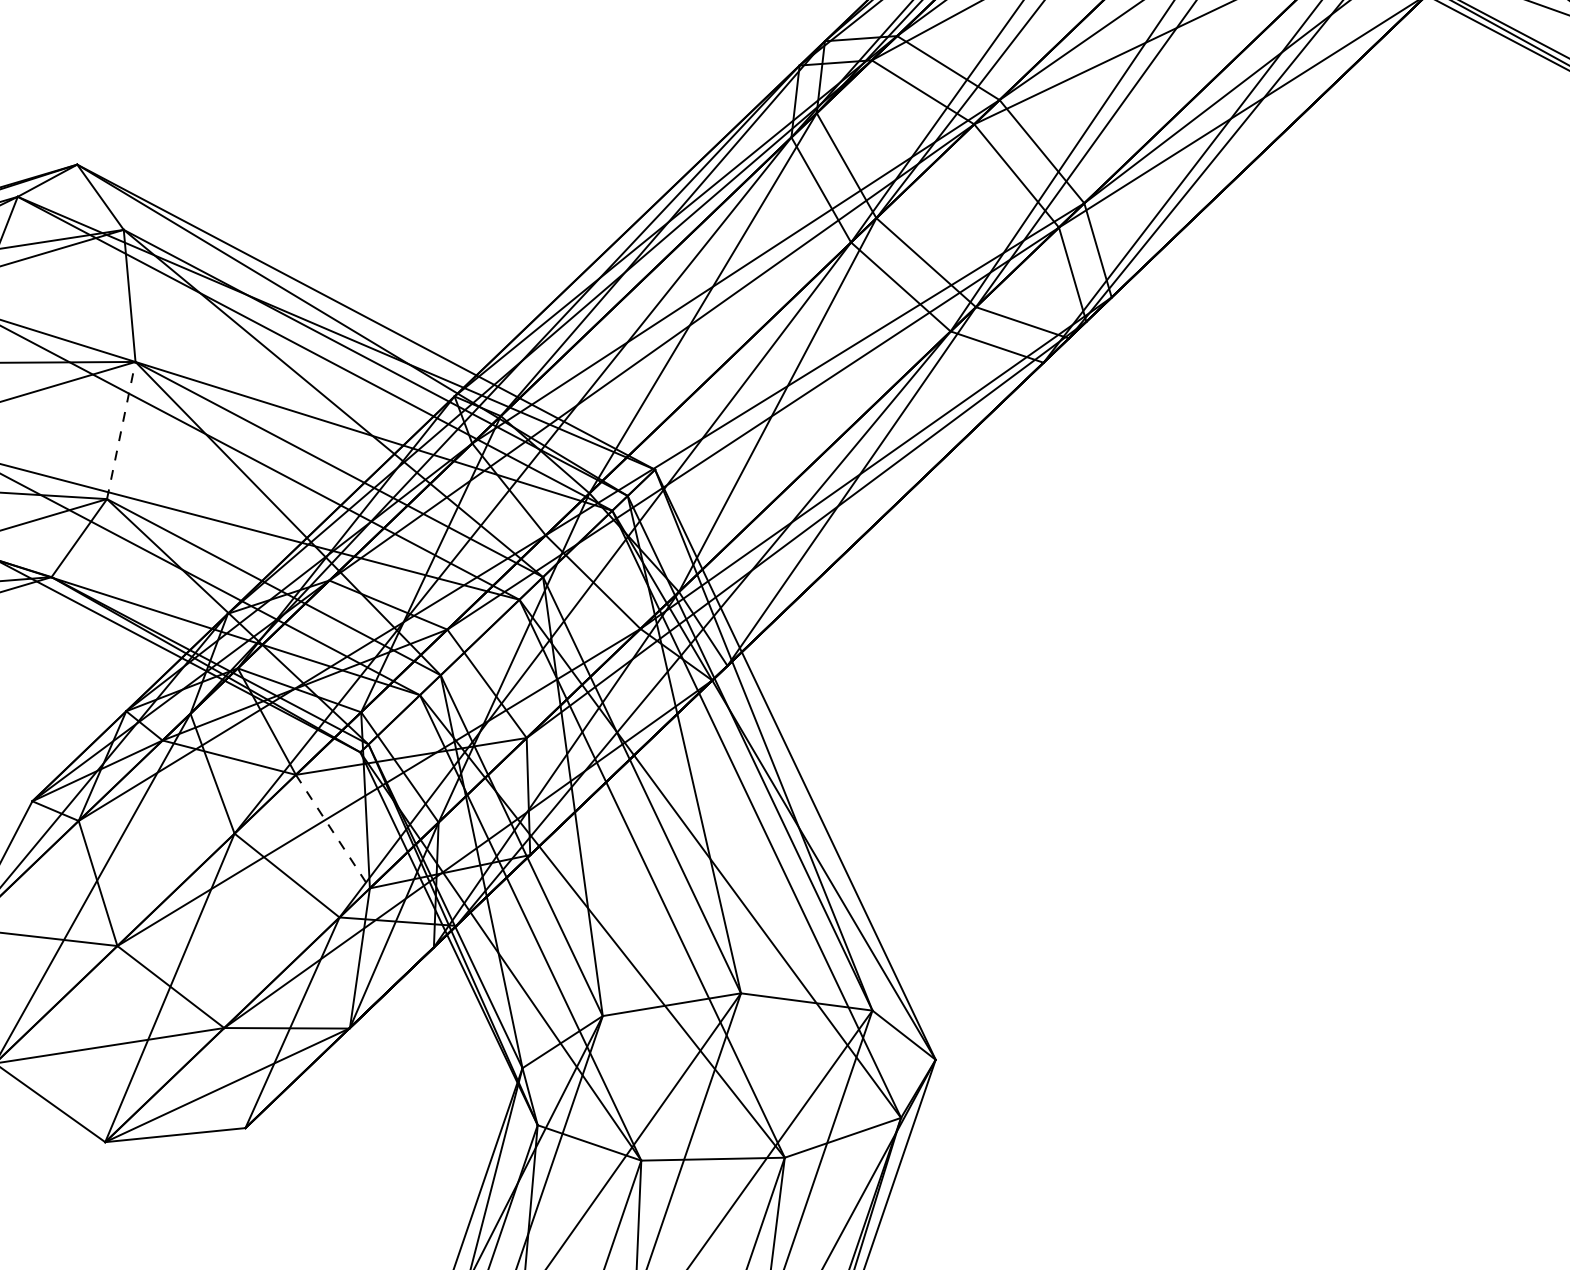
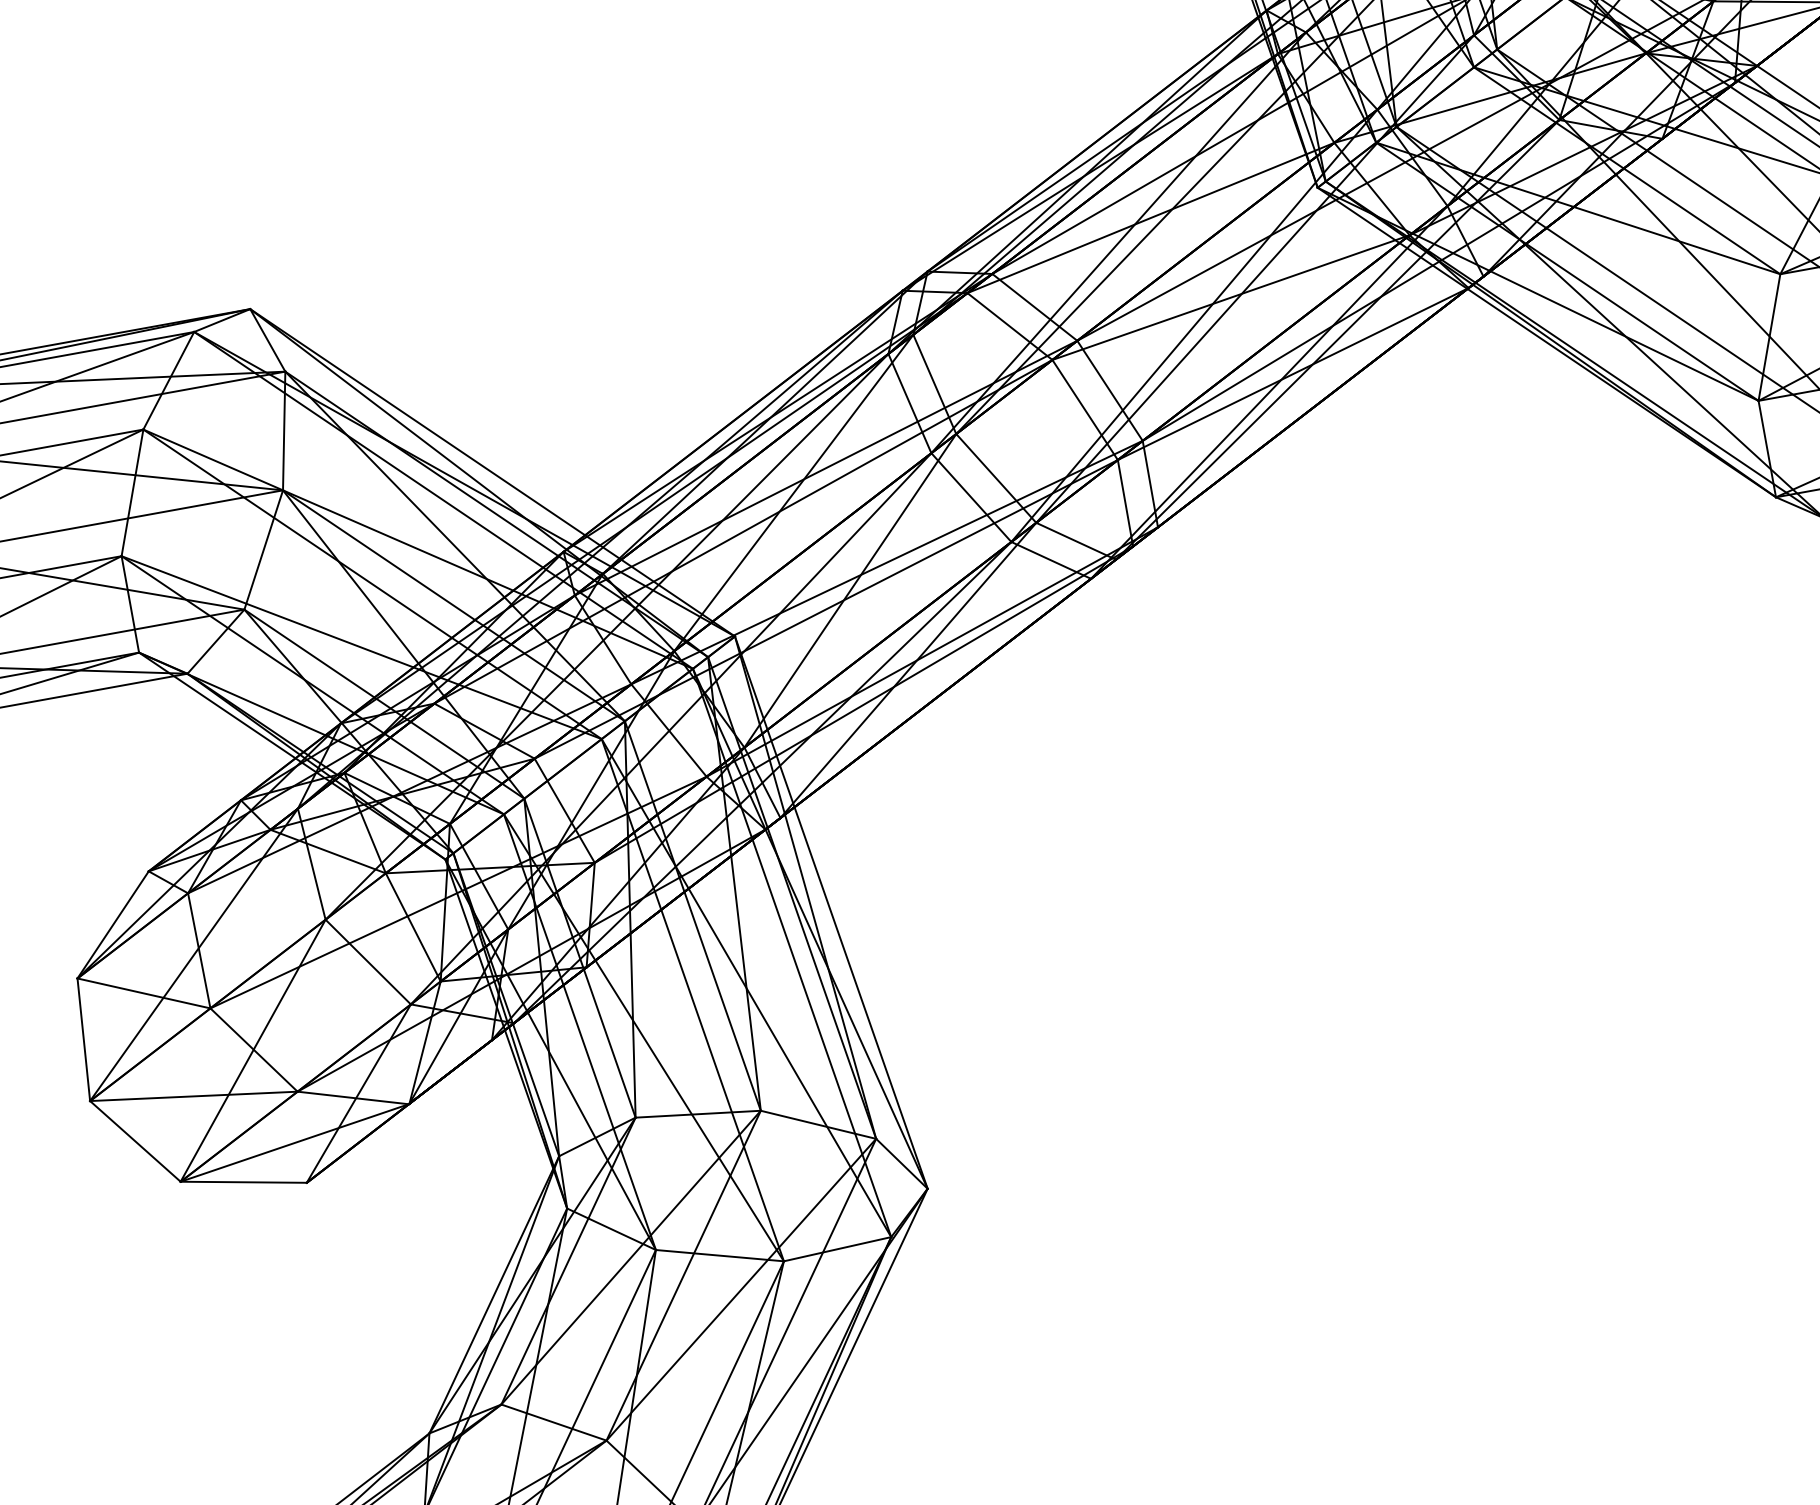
line: (121, 431) -> (263, 550), dashed -> solid
line: (333, 831) -> (413, 927), dashed -> solid

